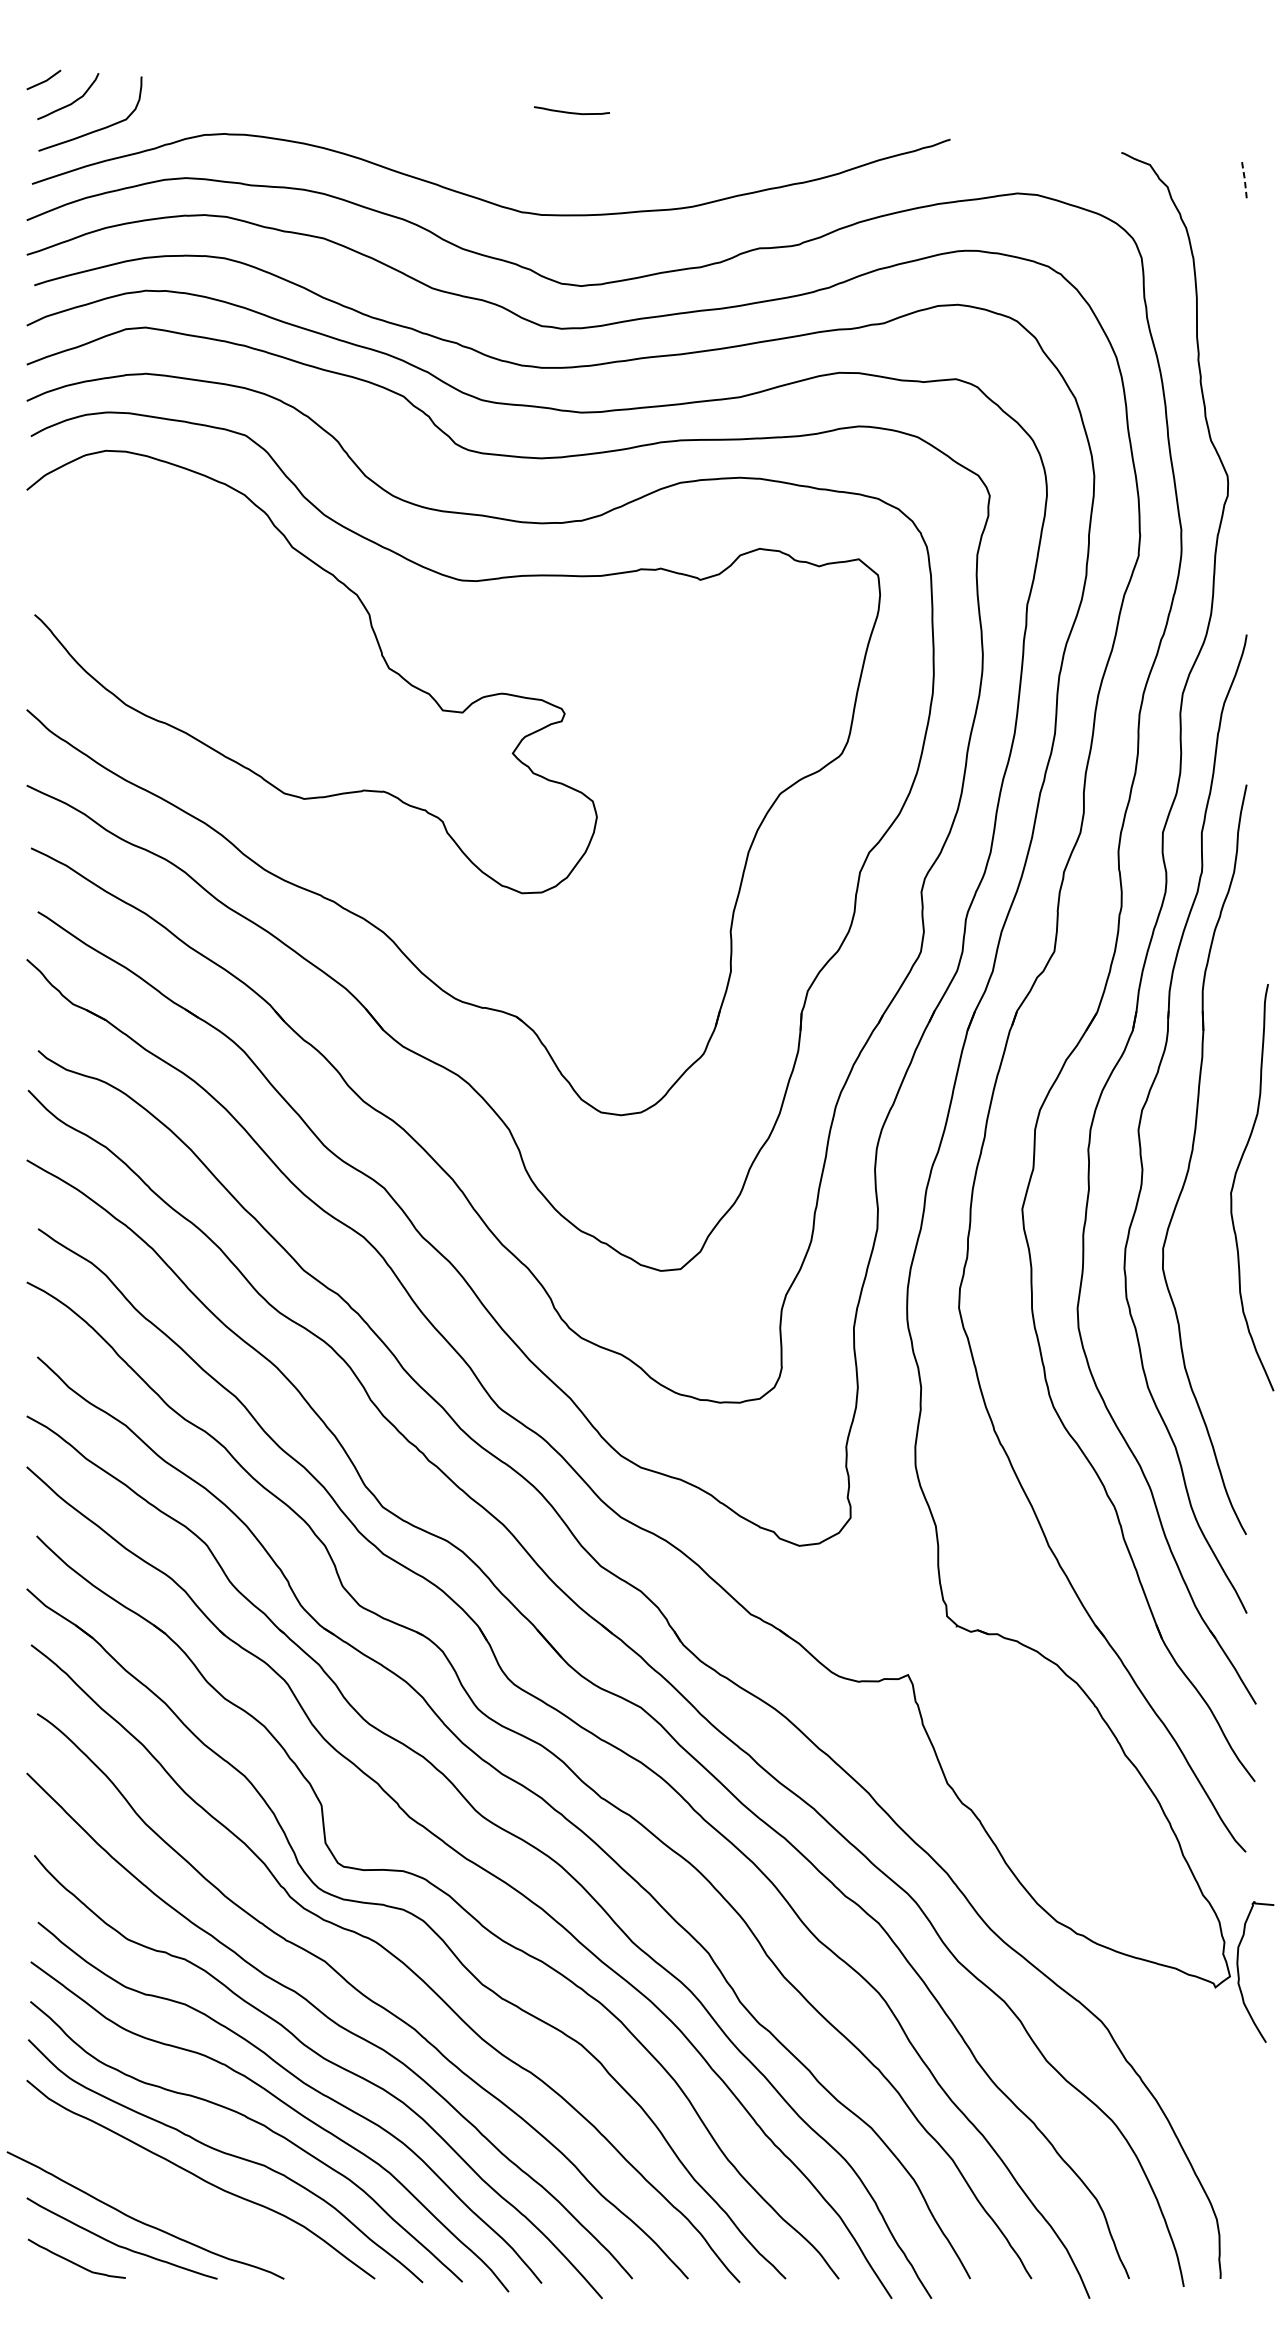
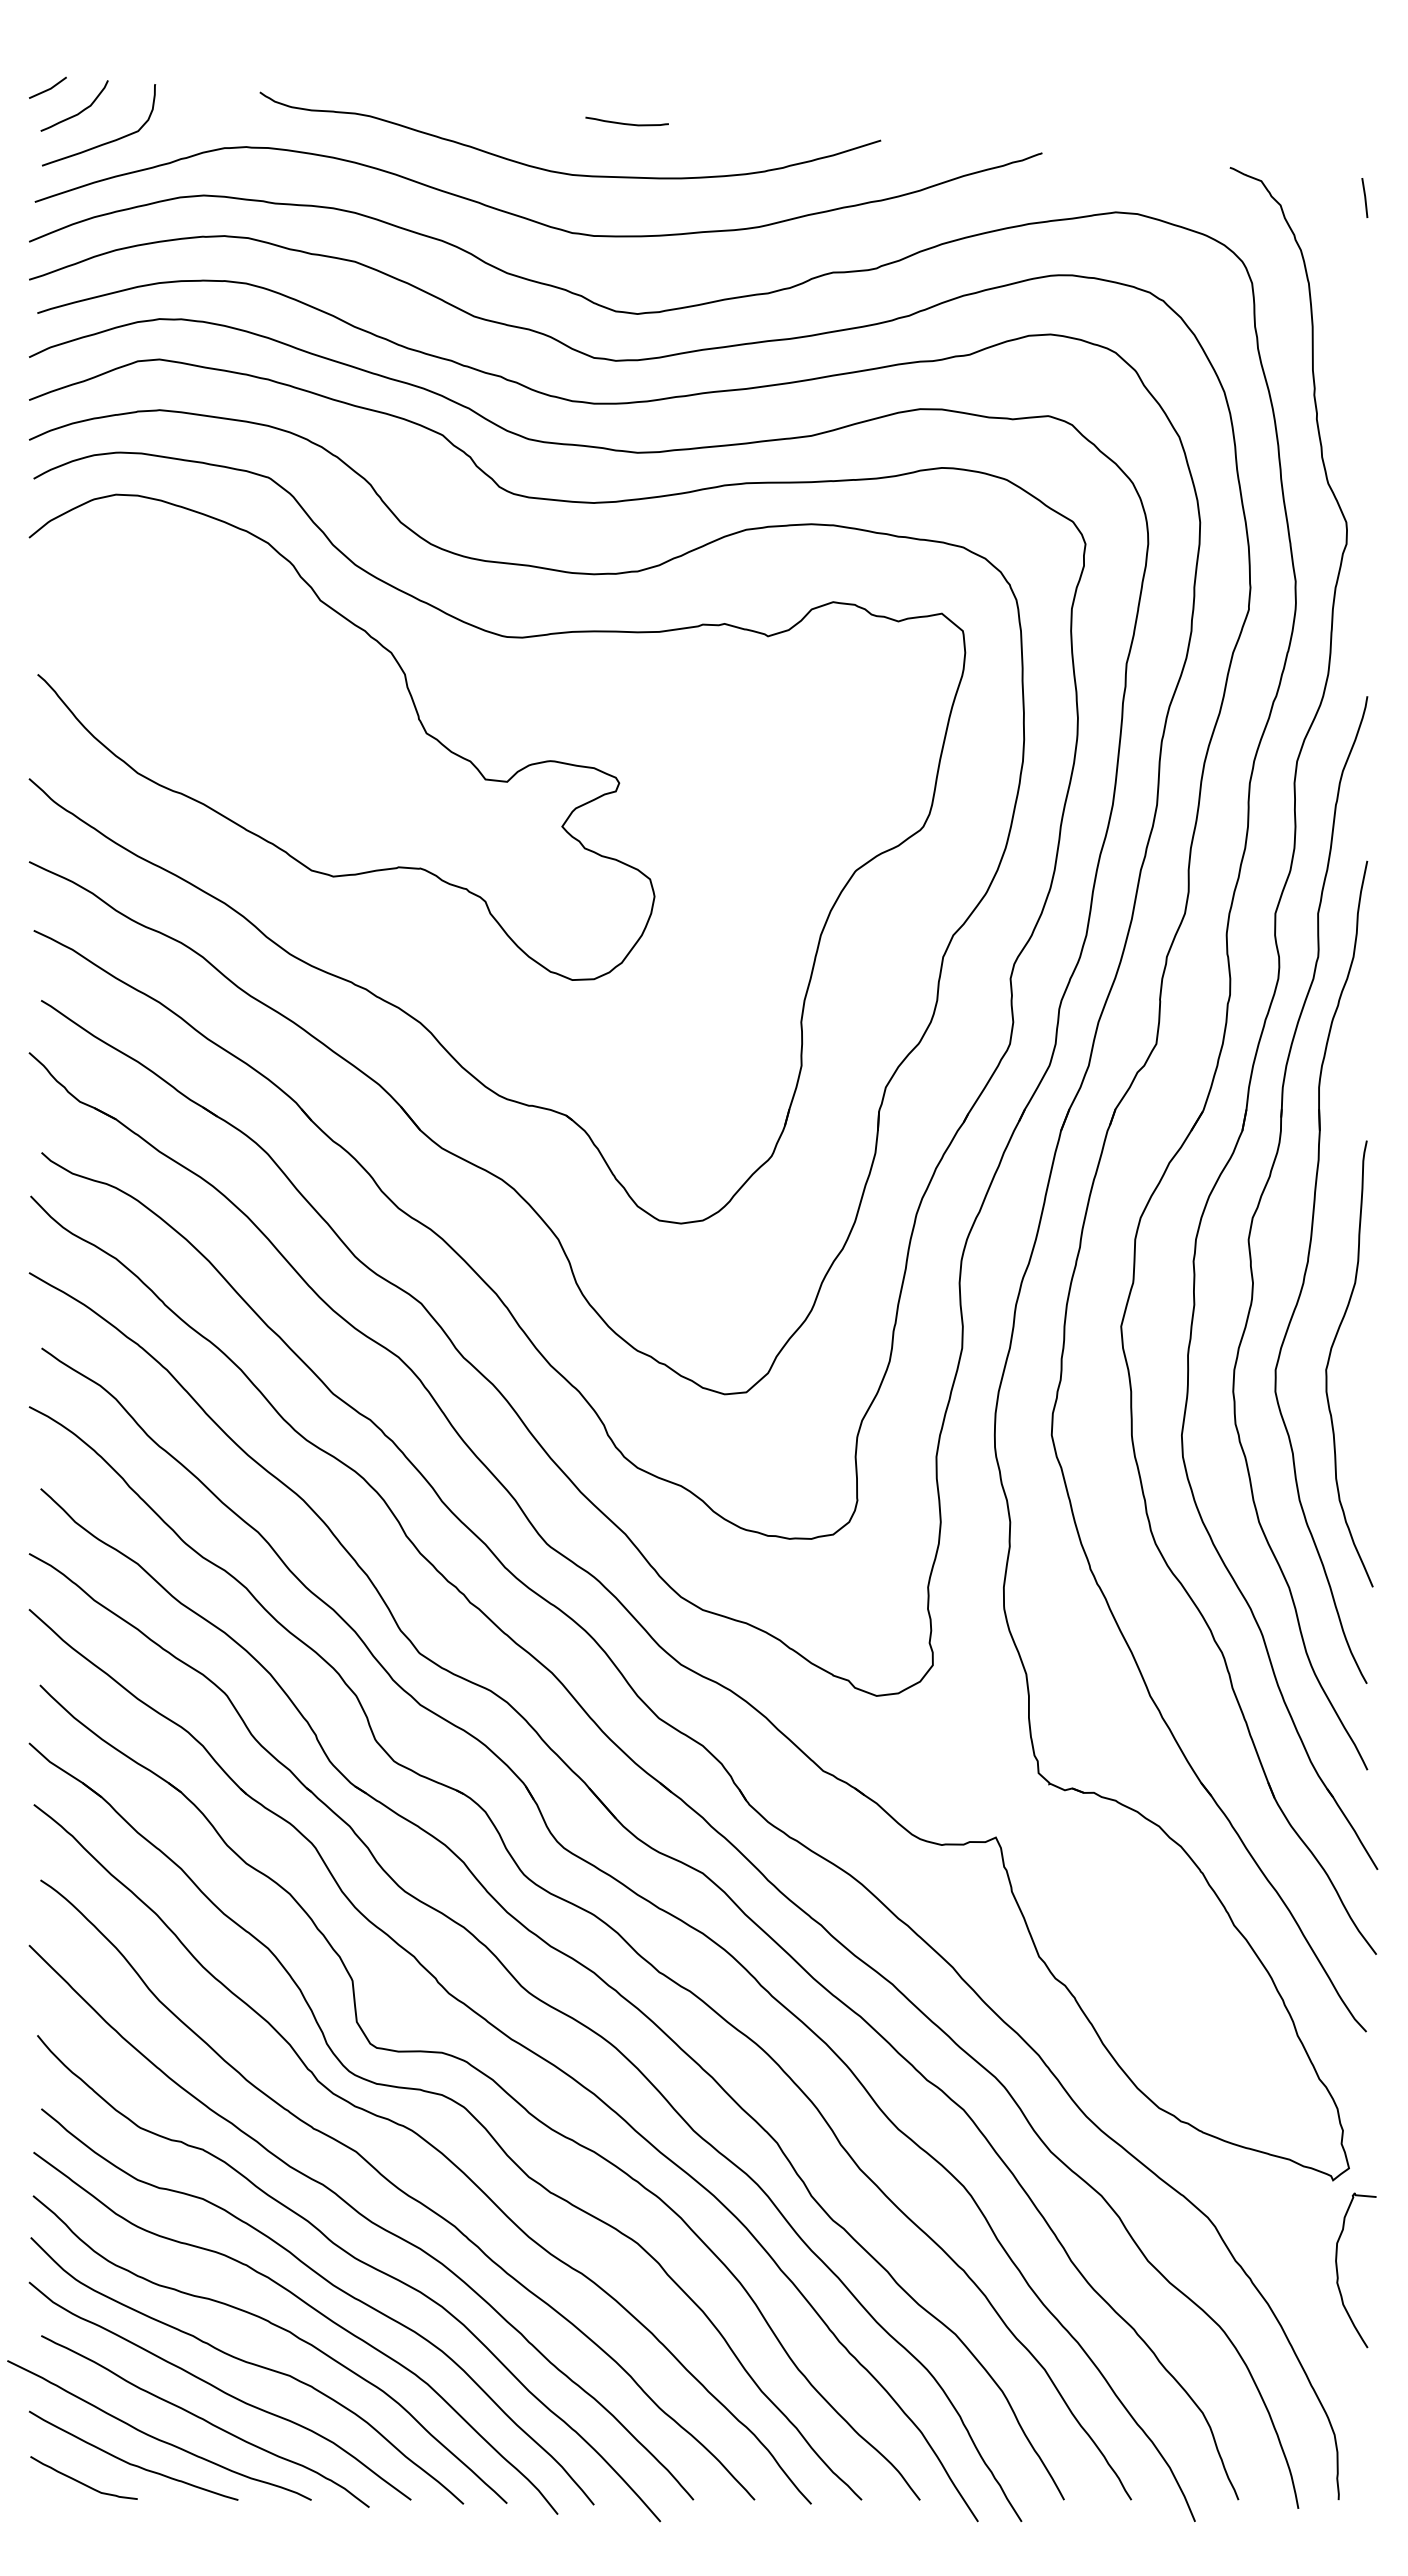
curve: (515, 157) -> (565, 172), added
line: (1245, 179) -> (1365, 197), dashed -> solid
curve: (1234, 1181) -> (1330, 1357), moved
curve: (1239, 1973) -> (1338, 2272), moved
curve: (187, 2207) -> (205, 2421), added

